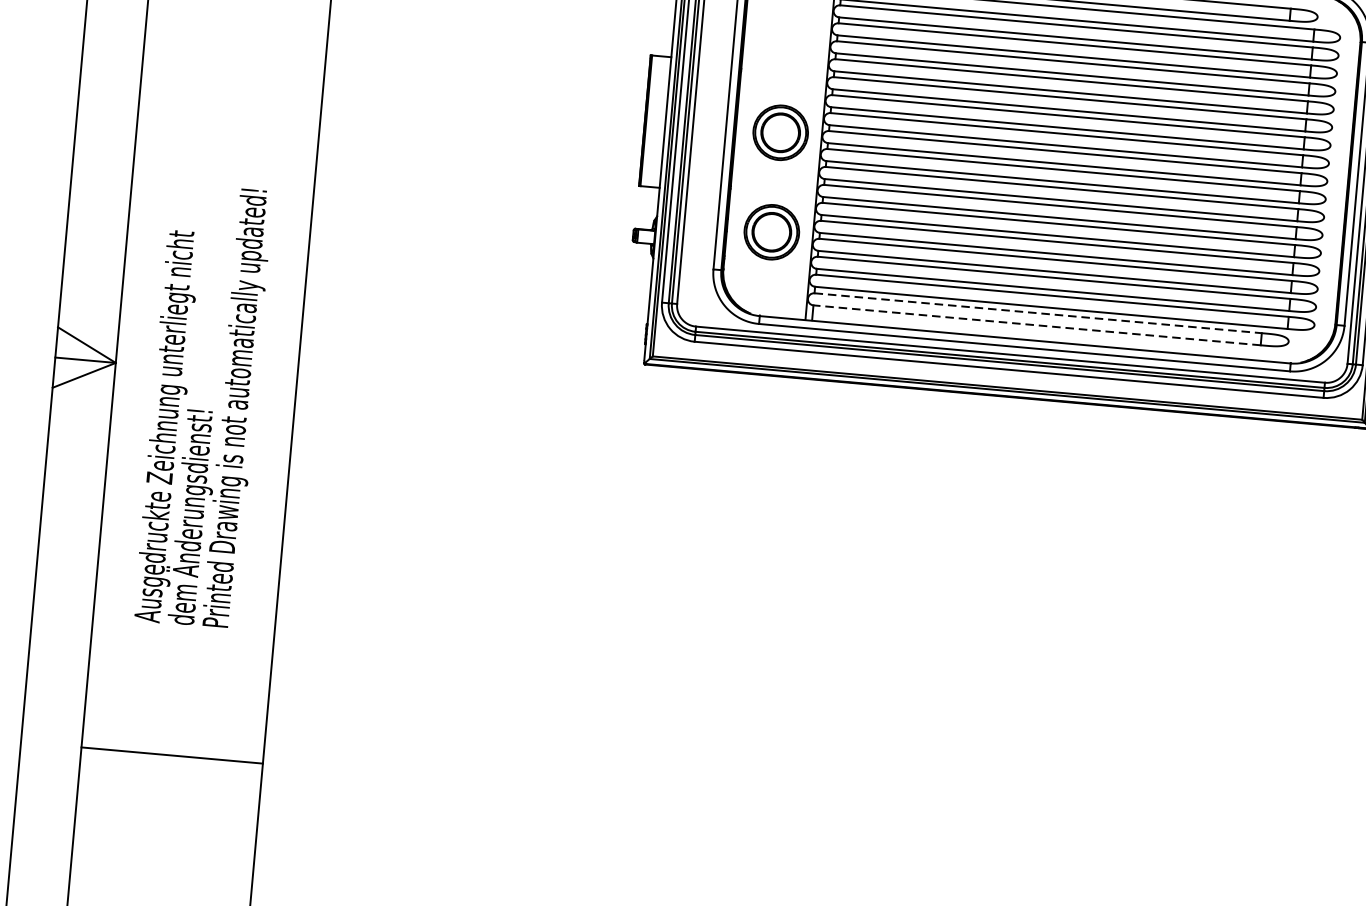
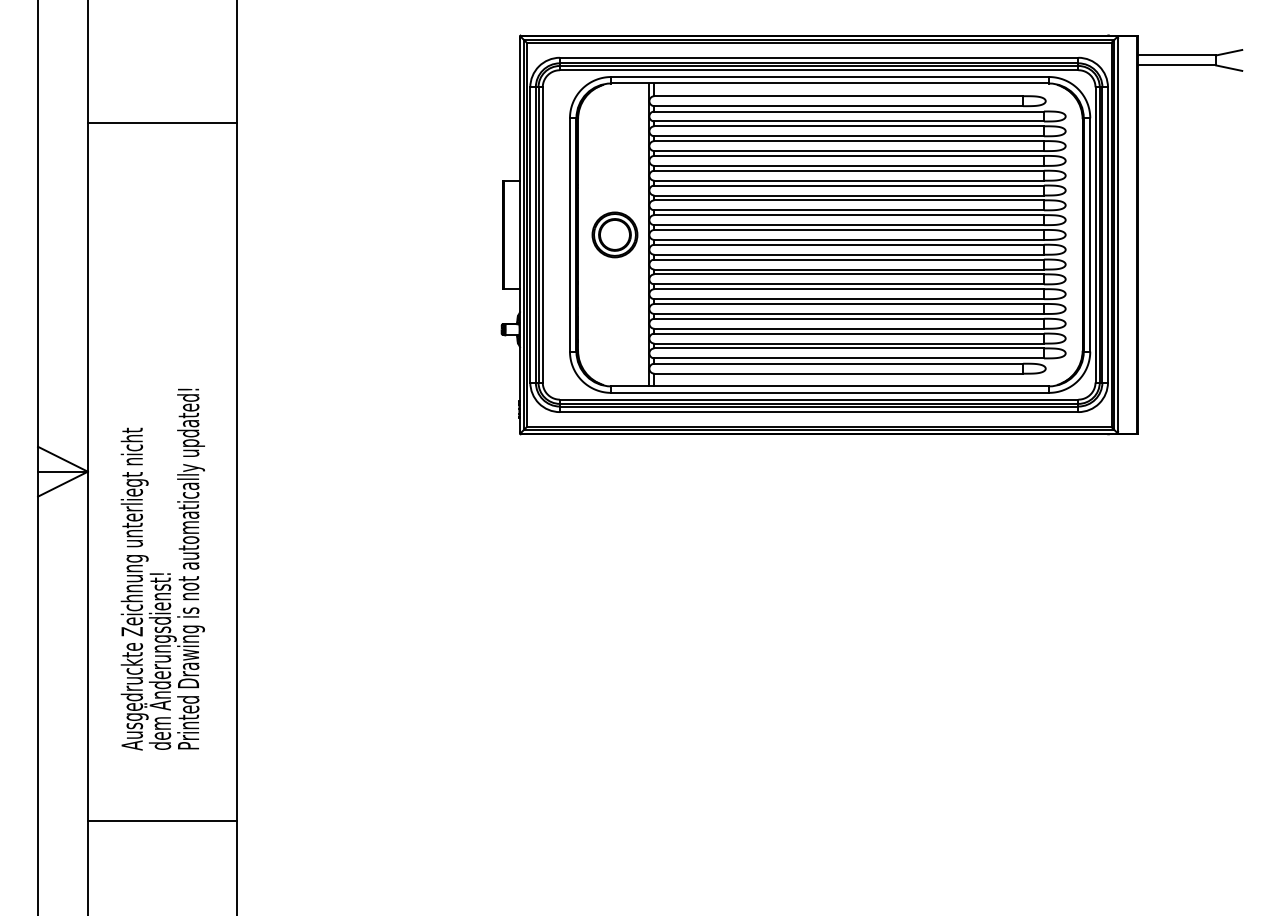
part: (771, 231) -> (614, 316), removed
line: (1039, 313) -> (839, 363), dashed -> solid
line: (1036, 325) -> (838, 373), dashed -> solid
text: (203, 405) -> (162, 569), moved
line: (171, 755) -> (162, 820), moved

